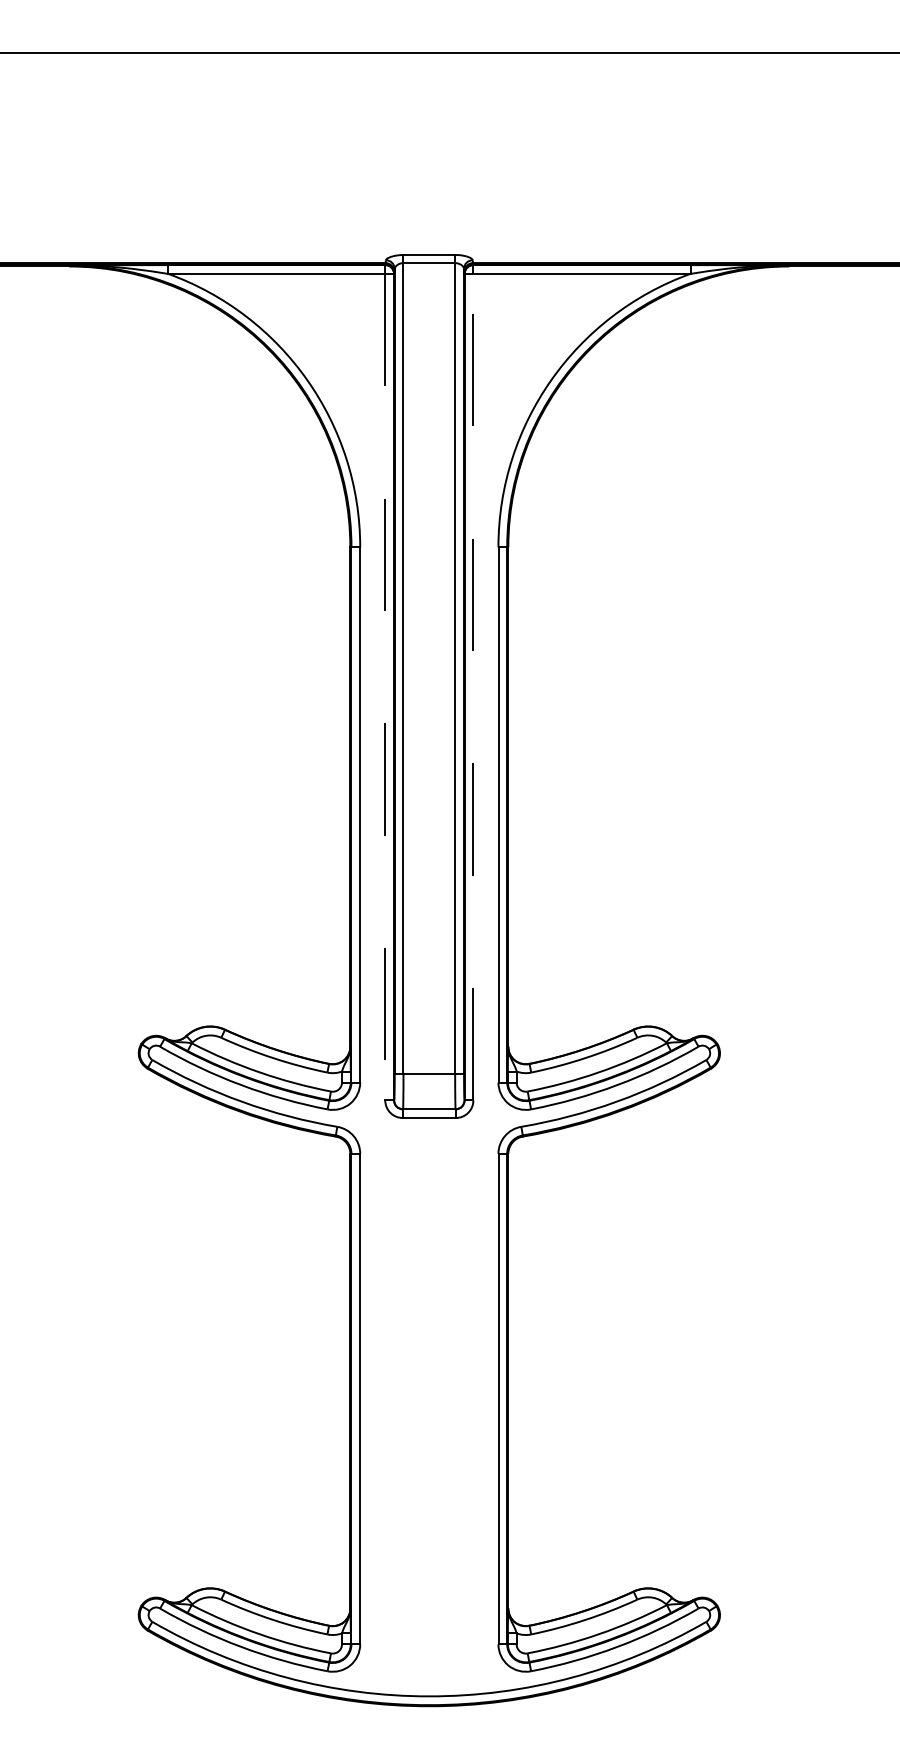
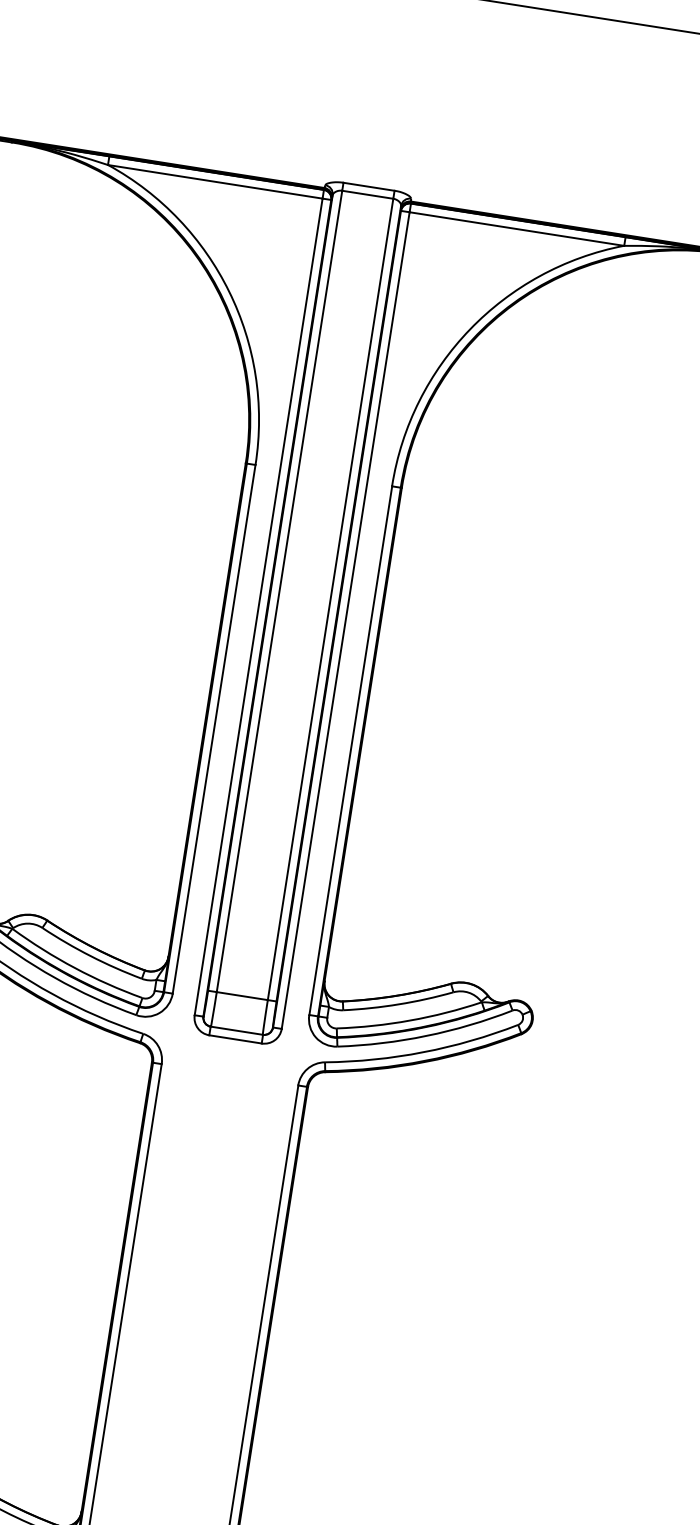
line: (473, 686) -> (345, 619), dashed -> solid
line: (385, 687) -> (258, 607), dashed -> solid

